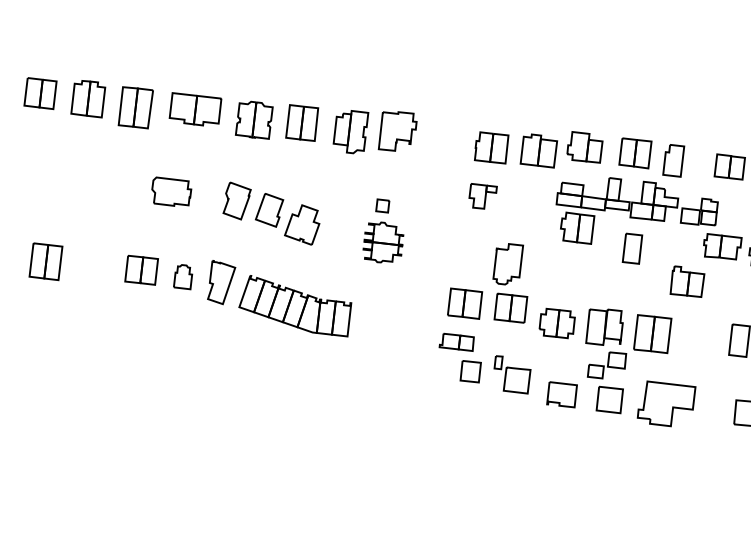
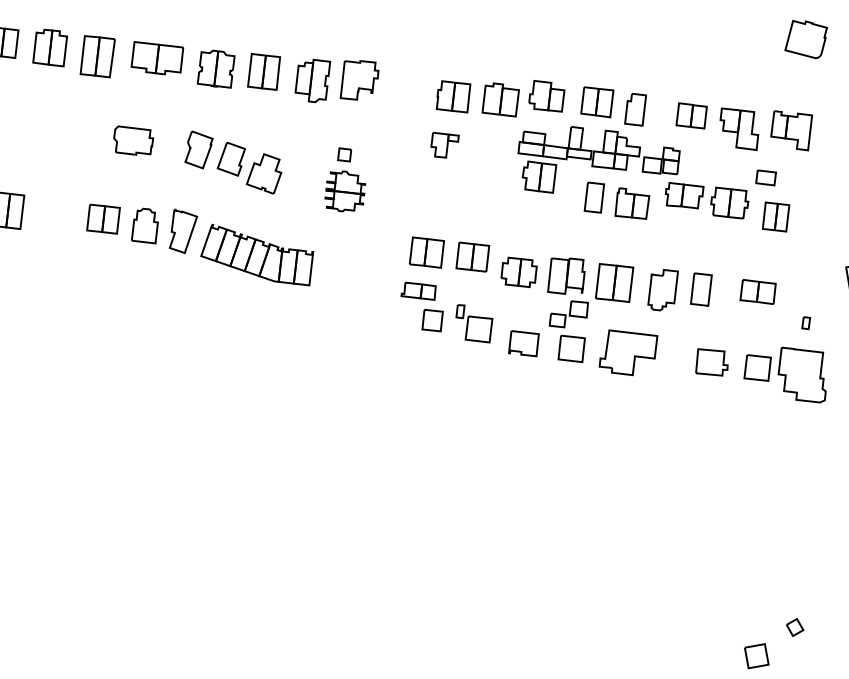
part: (507, 264) -> (662, 290), moved
part: (182, 276) -> (144, 225), size x1.43
part: (687, 281) -> (632, 203), moved

